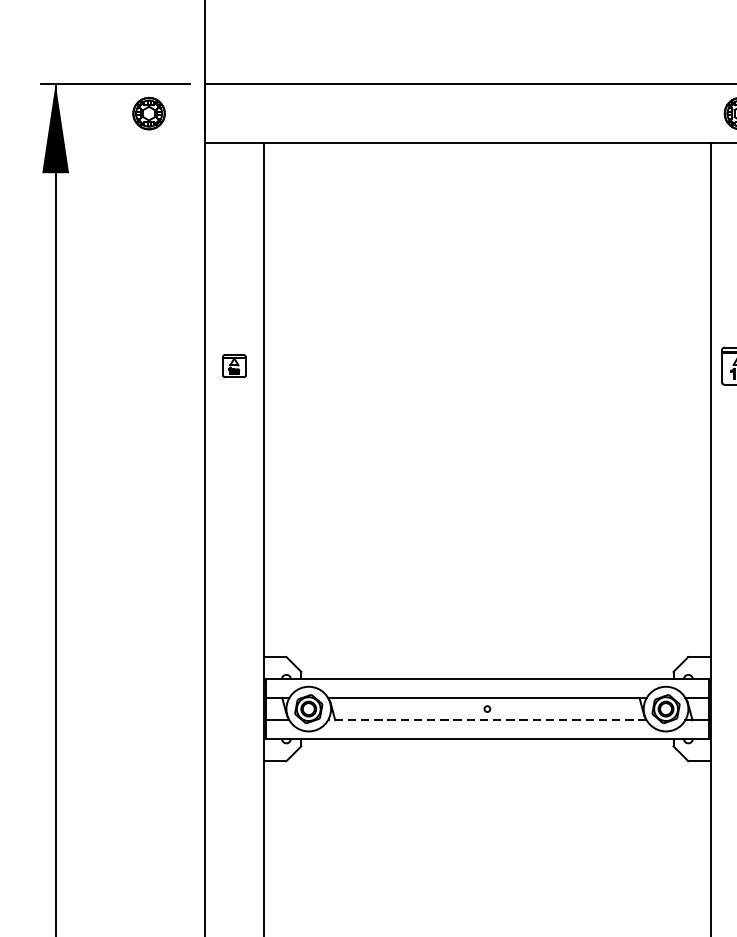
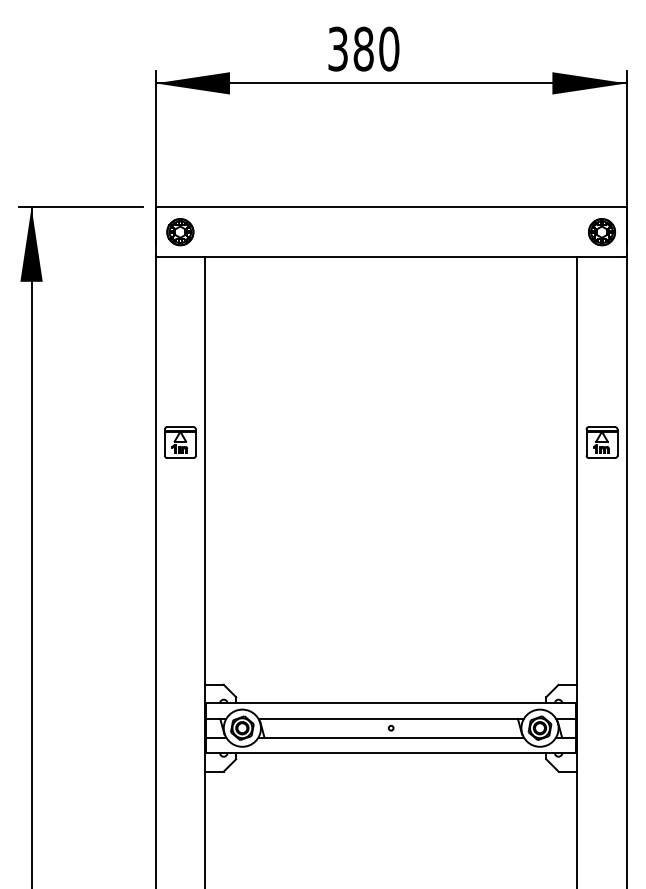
part: (149, 114) -> (180, 232), moved
part: (234, 366) -> (180, 442), size x1.67
line: (487, 720) -> (391, 737), dashed -> solid

